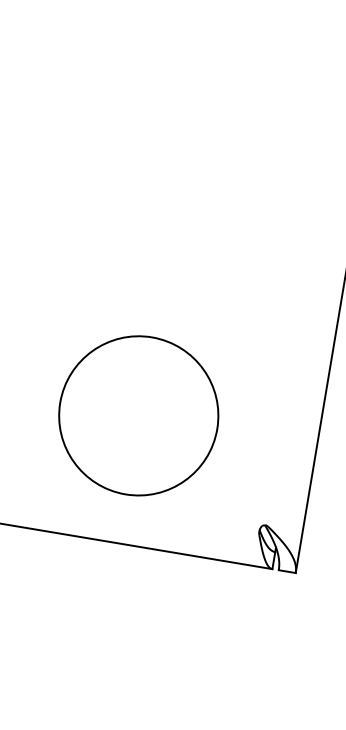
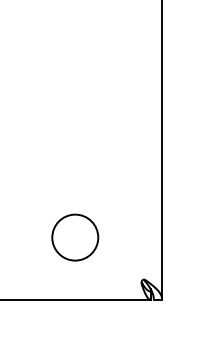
circle: (139, 415) -> (75, 237), size x0.6

